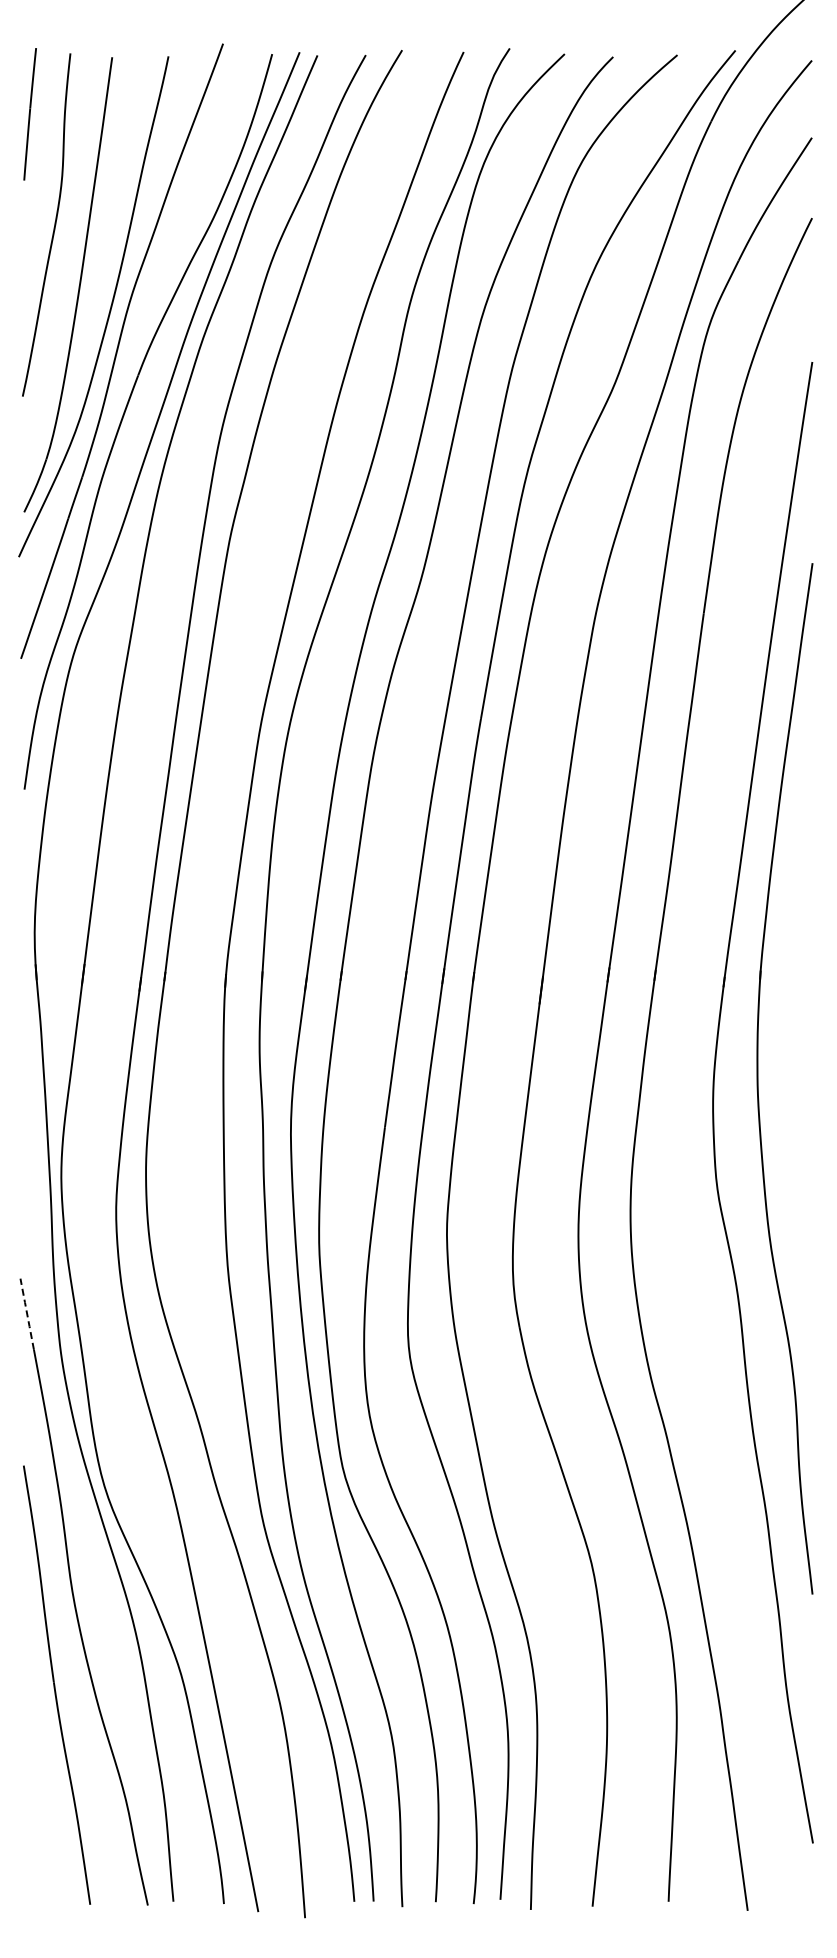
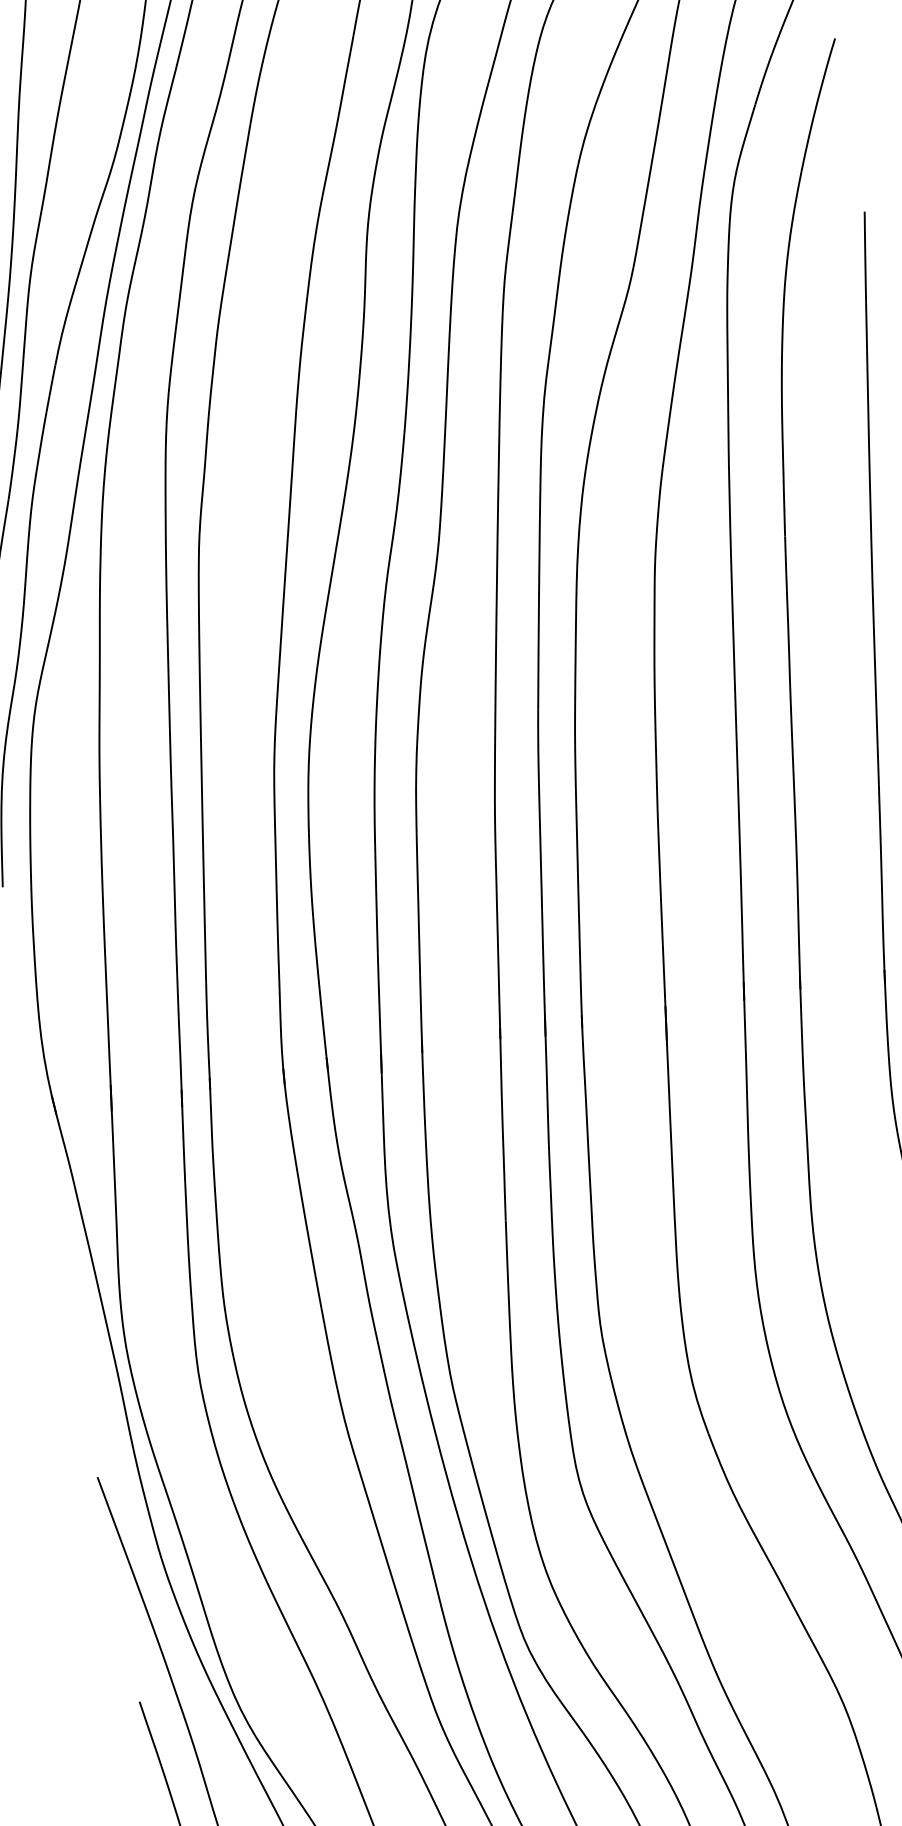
line: (27, 1314) -> (113, 1518), dashed -> solid

